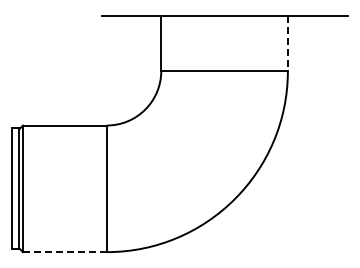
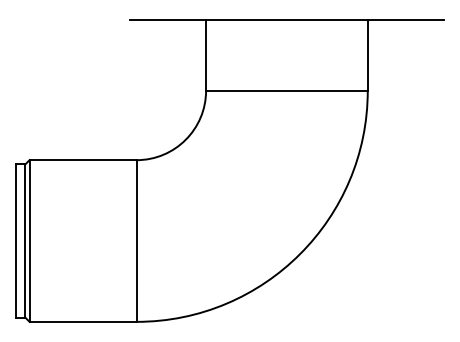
line: (287, 43) -> (367, 55), dashed -> solid
line: (64, 252) -> (82, 322), dashed -> solid

